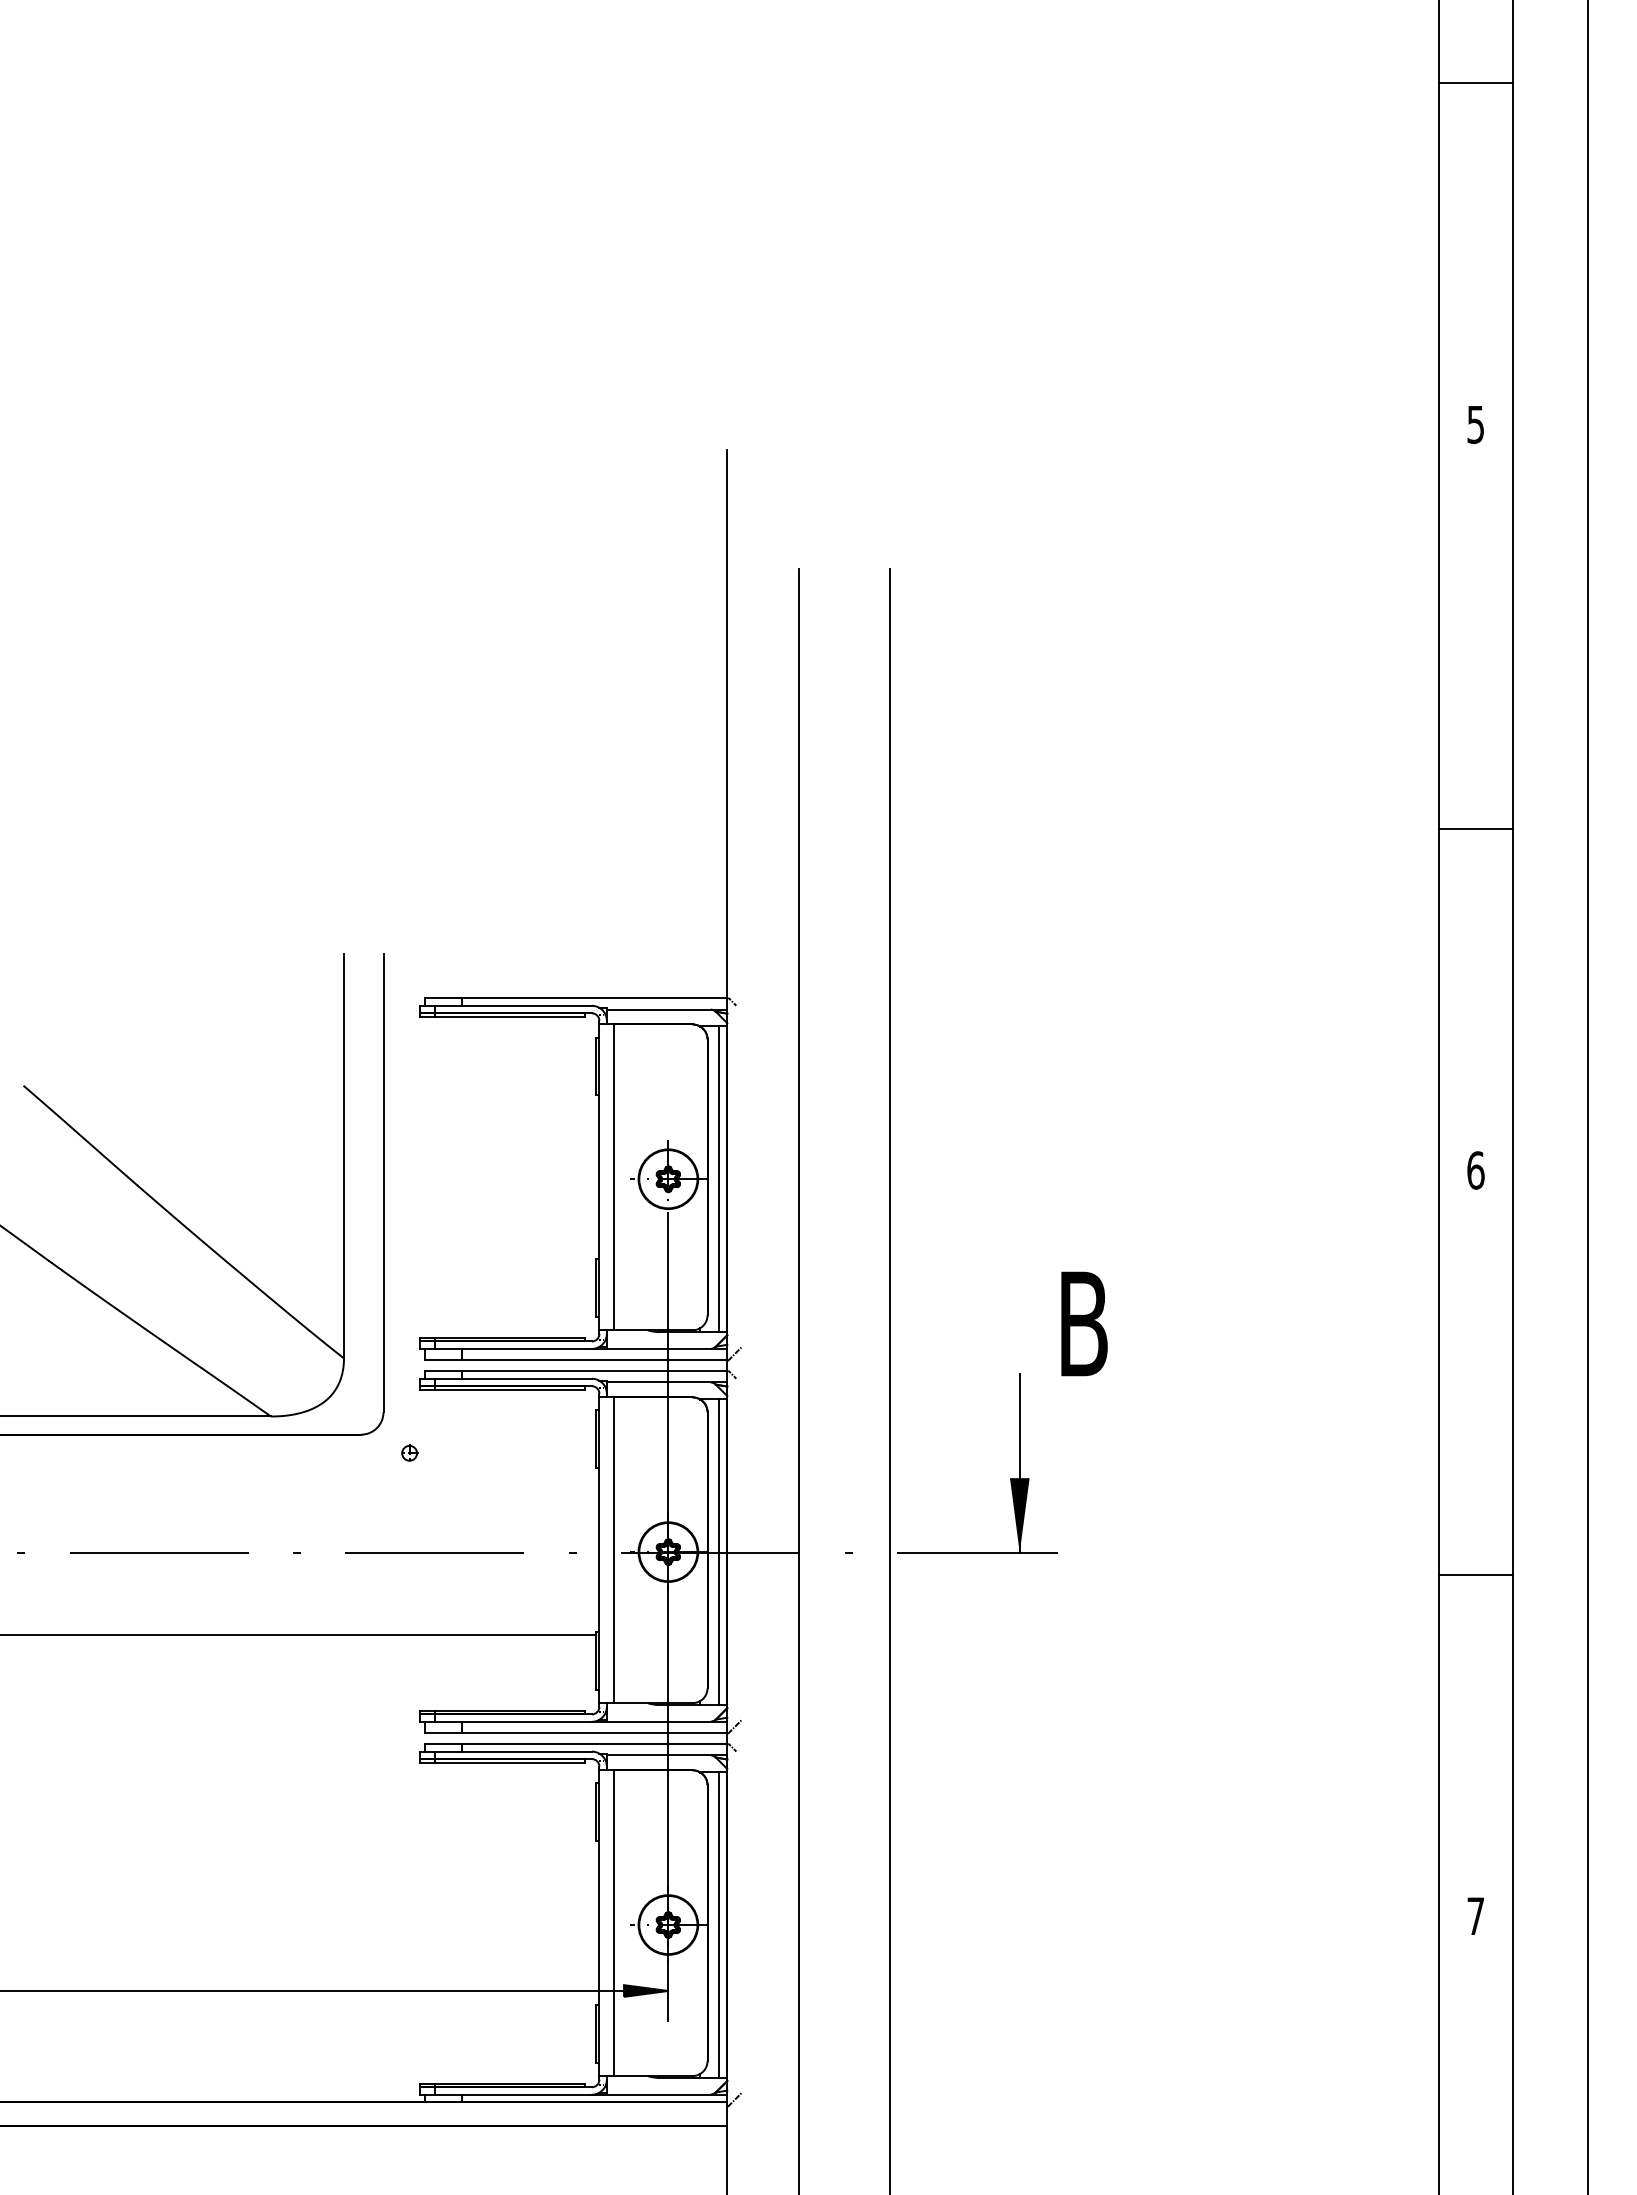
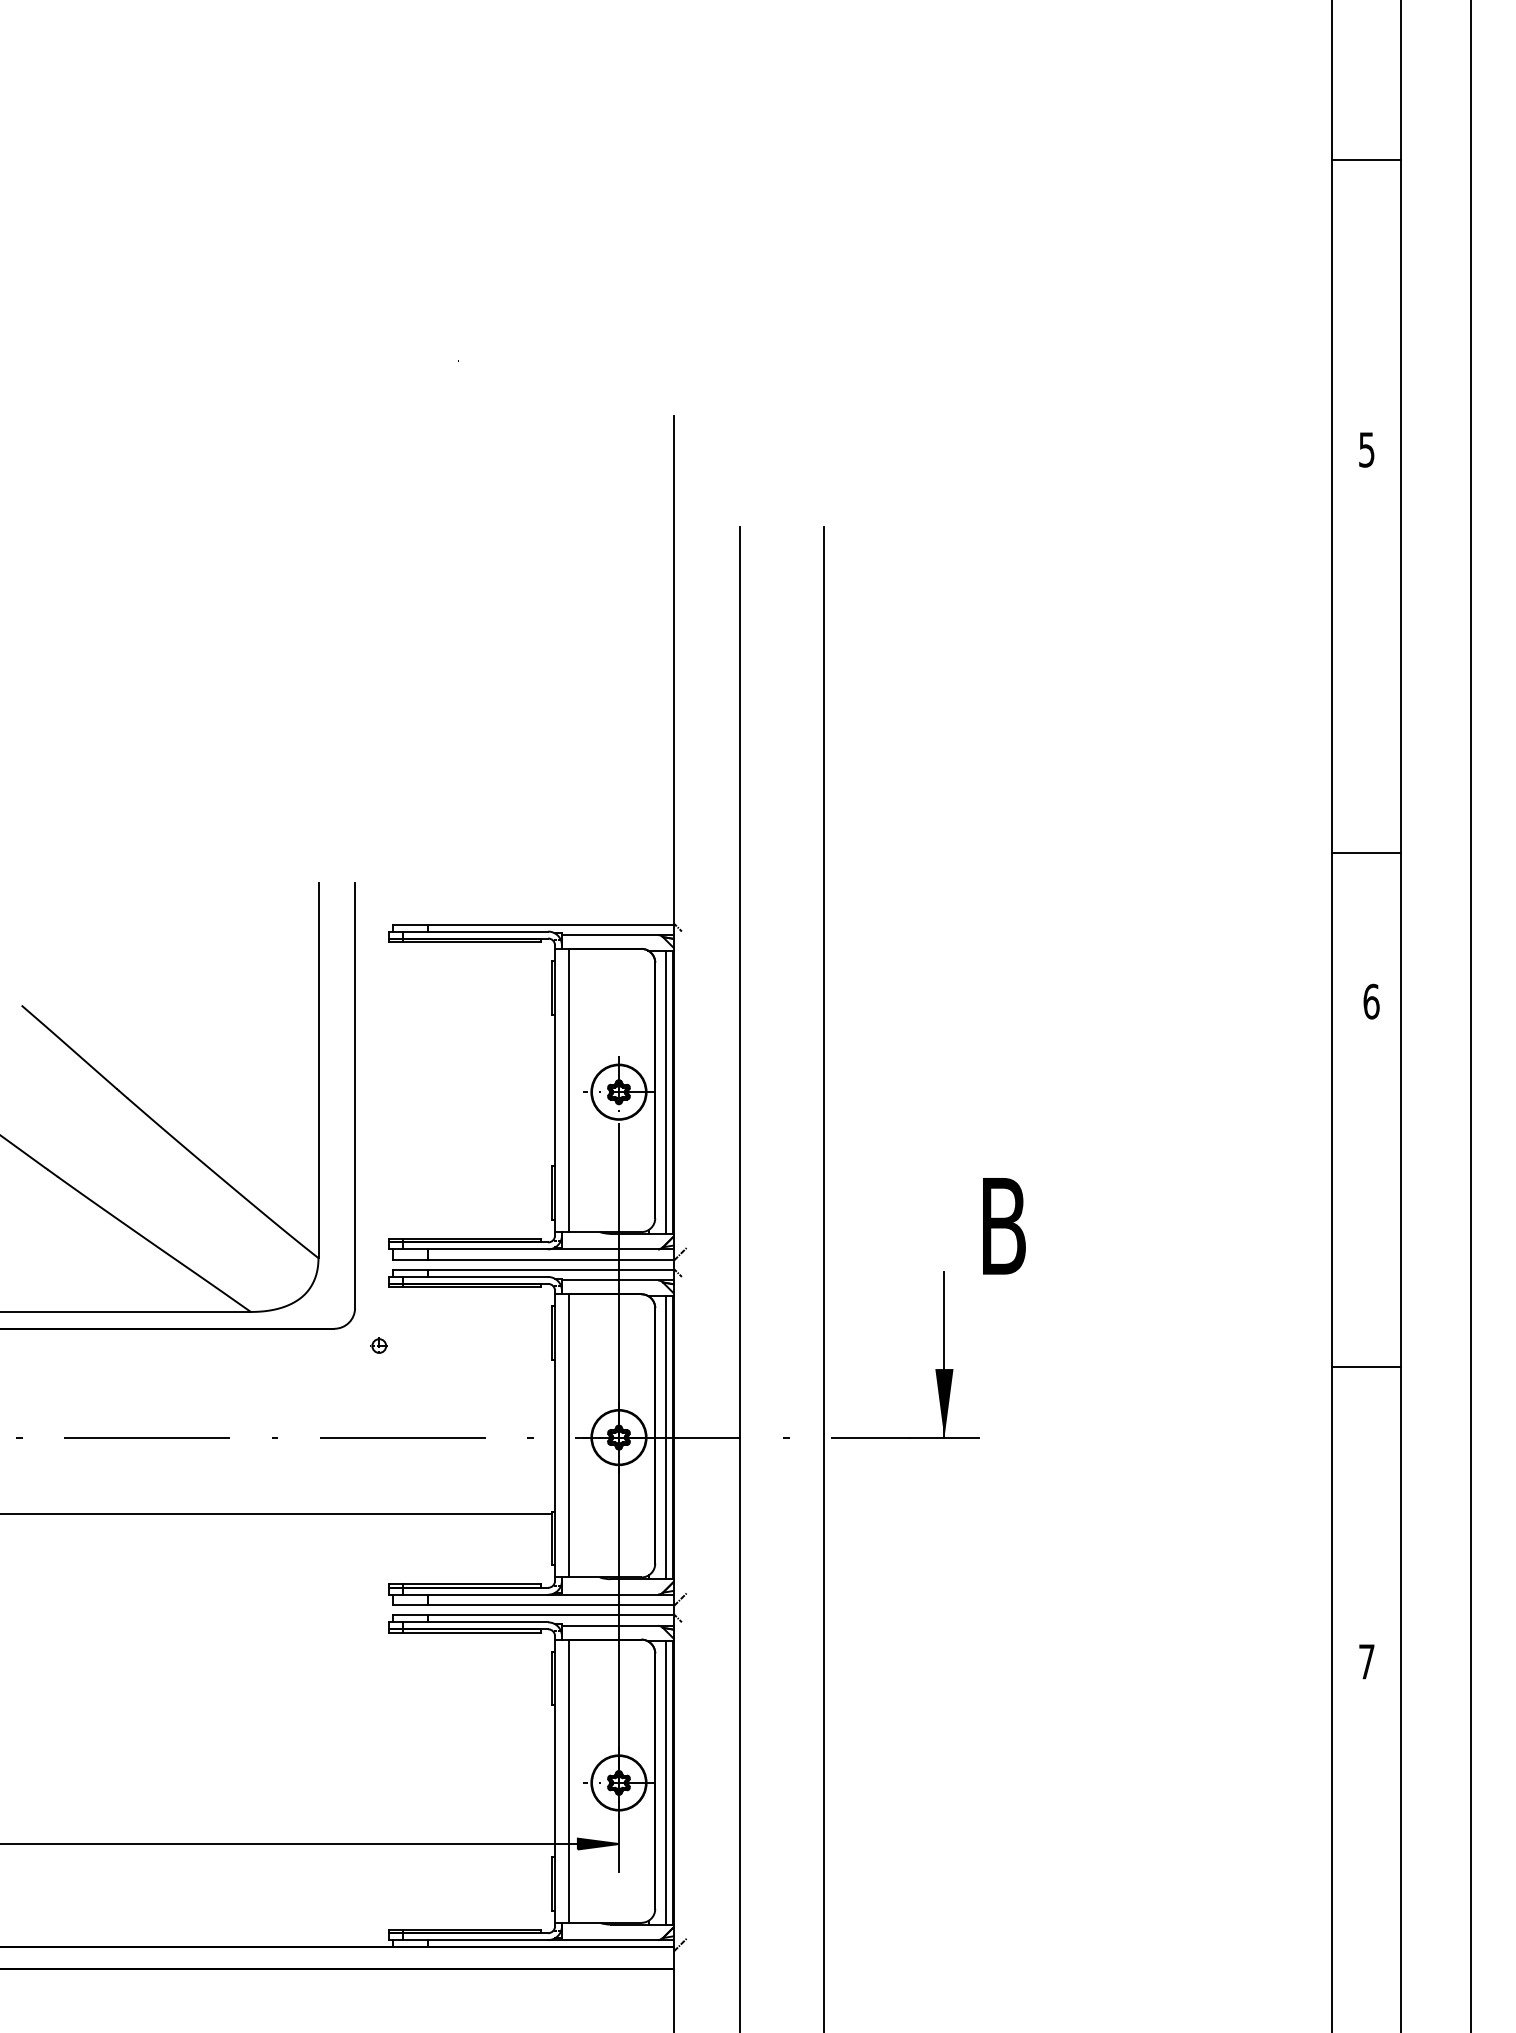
line: (1475, 83) -> (1366, 160), moved
text: (1475, 424) -> (1366, 449), moved
line: (1475, 828) -> (1366, 852), moved
text: (1475, 1170) -> (1371, 1001), moved
line: (1475, 1574) -> (1366, 1366), moved
text: (1475, 1915) -> (1366, 1661), moved

